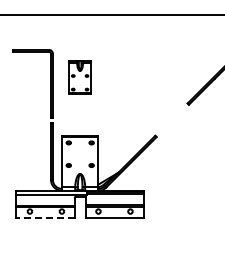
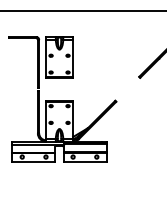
part: (79, 77) -> (59, 57), size x1.67
line: (45, 218) -> (33, 162), dashed -> solid

